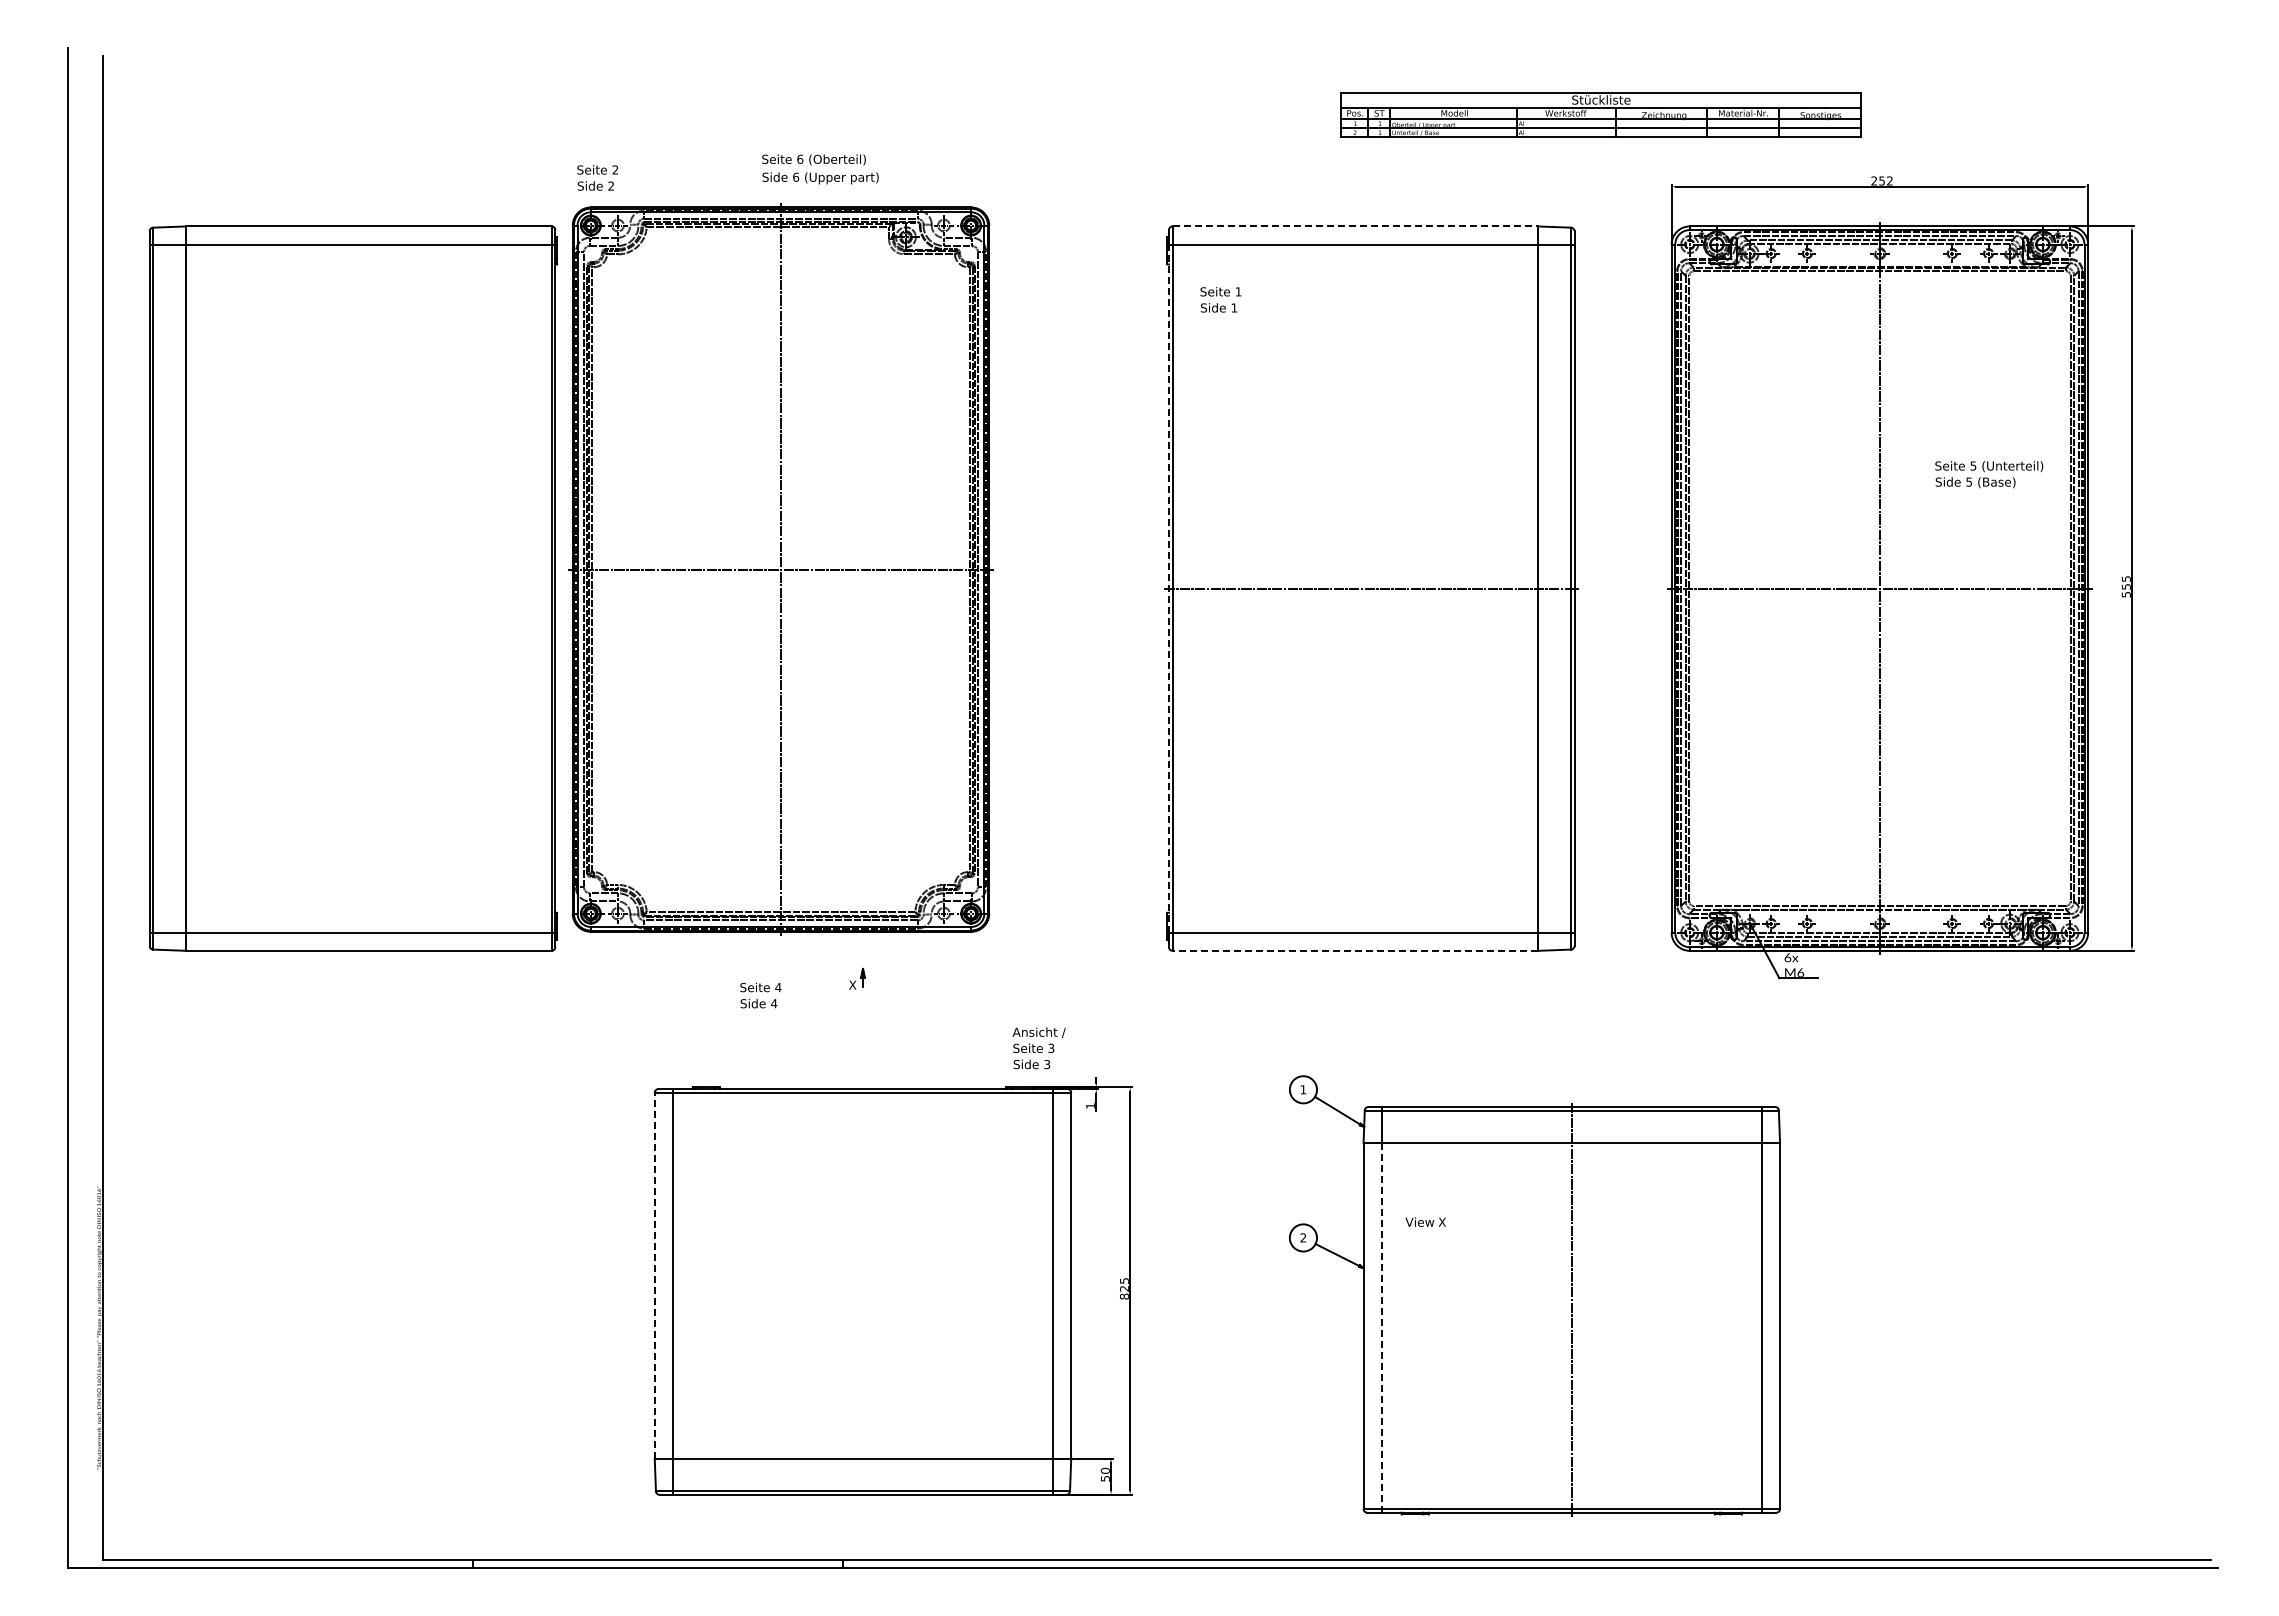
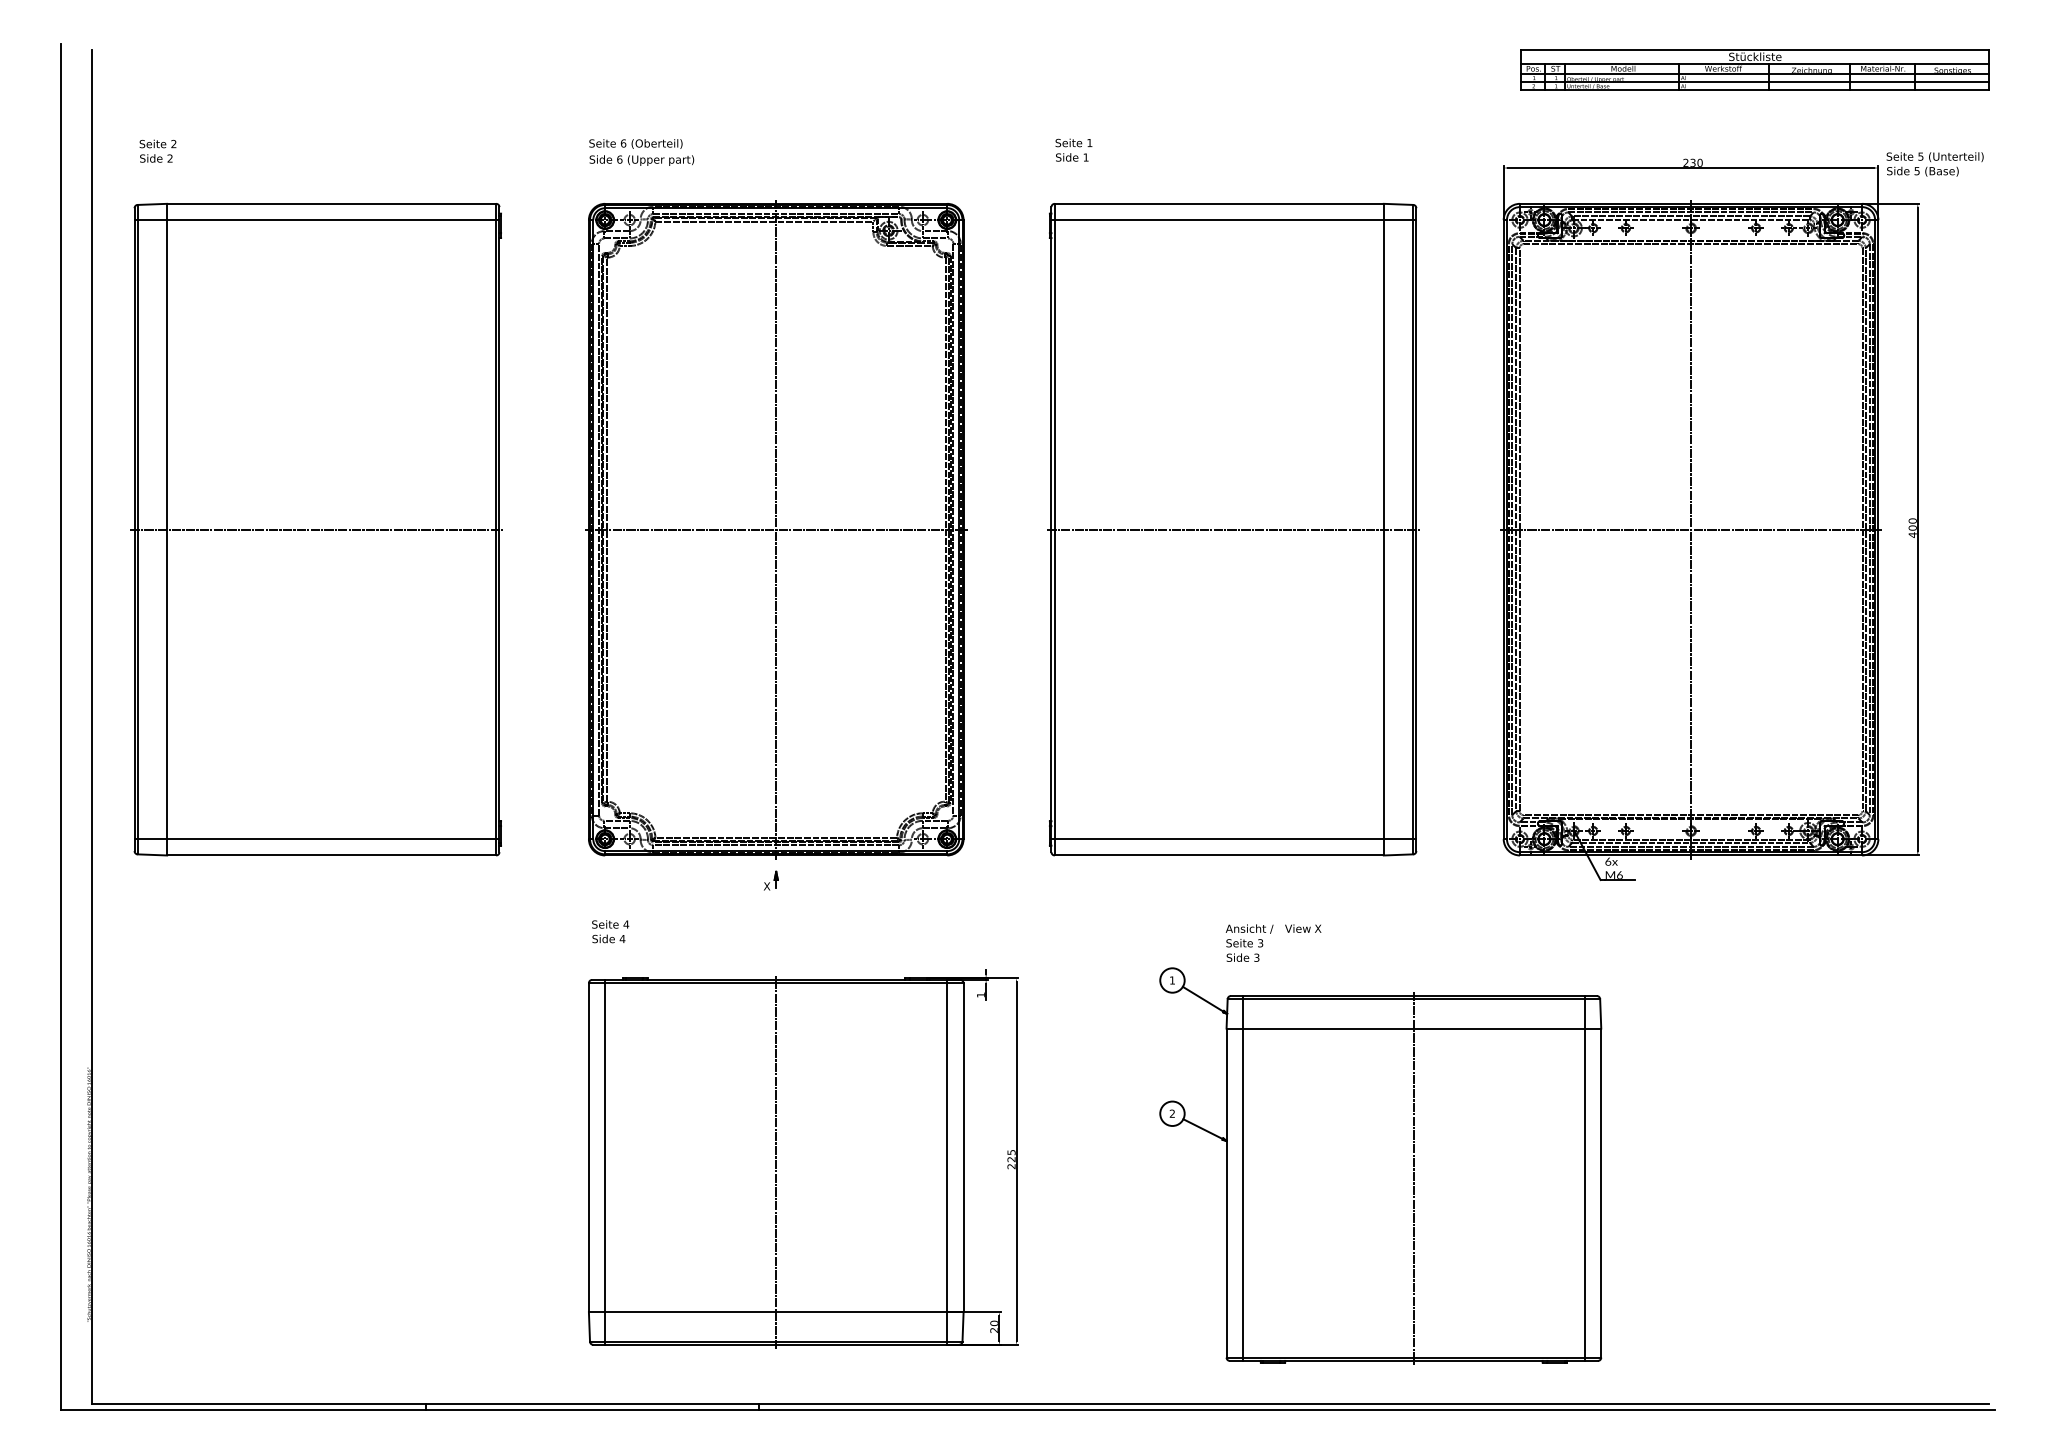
part: (1600, 114) -> (1754, 69), moved
text: (820, 169) -> (641, 152), moved
text: (597, 177) -> (157, 150), moved
text: (1885, 180) -> (1696, 162), 252 -> 230
line: (1355, 226) -> (1219, 203), dashed -> solid
text: (1220, 299) -> (1073, 149), moved
text: (1989, 474) -> (1935, 164), moved
part: (780, 569) -> (775, 529), moved
text: (2125, 586) -> (1912, 527), 555 -> 400
line: (352, 588) -> (317, 529), added
line: (1168, 588) -> (1051, 529), dashed -> solid
line: (1355, 950) -> (1219, 855), dashed -> solid
text: (760, 995) -> (610, 931), moved
text: (1038, 1048) -> (1249, 943), moved
text: (1425, 1221) -> (1302, 928), moved
line: (654, 1275) -> (588, 1147), dashed -> solid
line: (863, 1291) -> (776, 1161), added
text: (1124, 1296) -> (1011, 1166), 825 -> 225
line: (1381, 1326) -> (1242, 1193), dashed -> solid
text: (1104, 1478) -> (993, 1330), 50 -> 20

